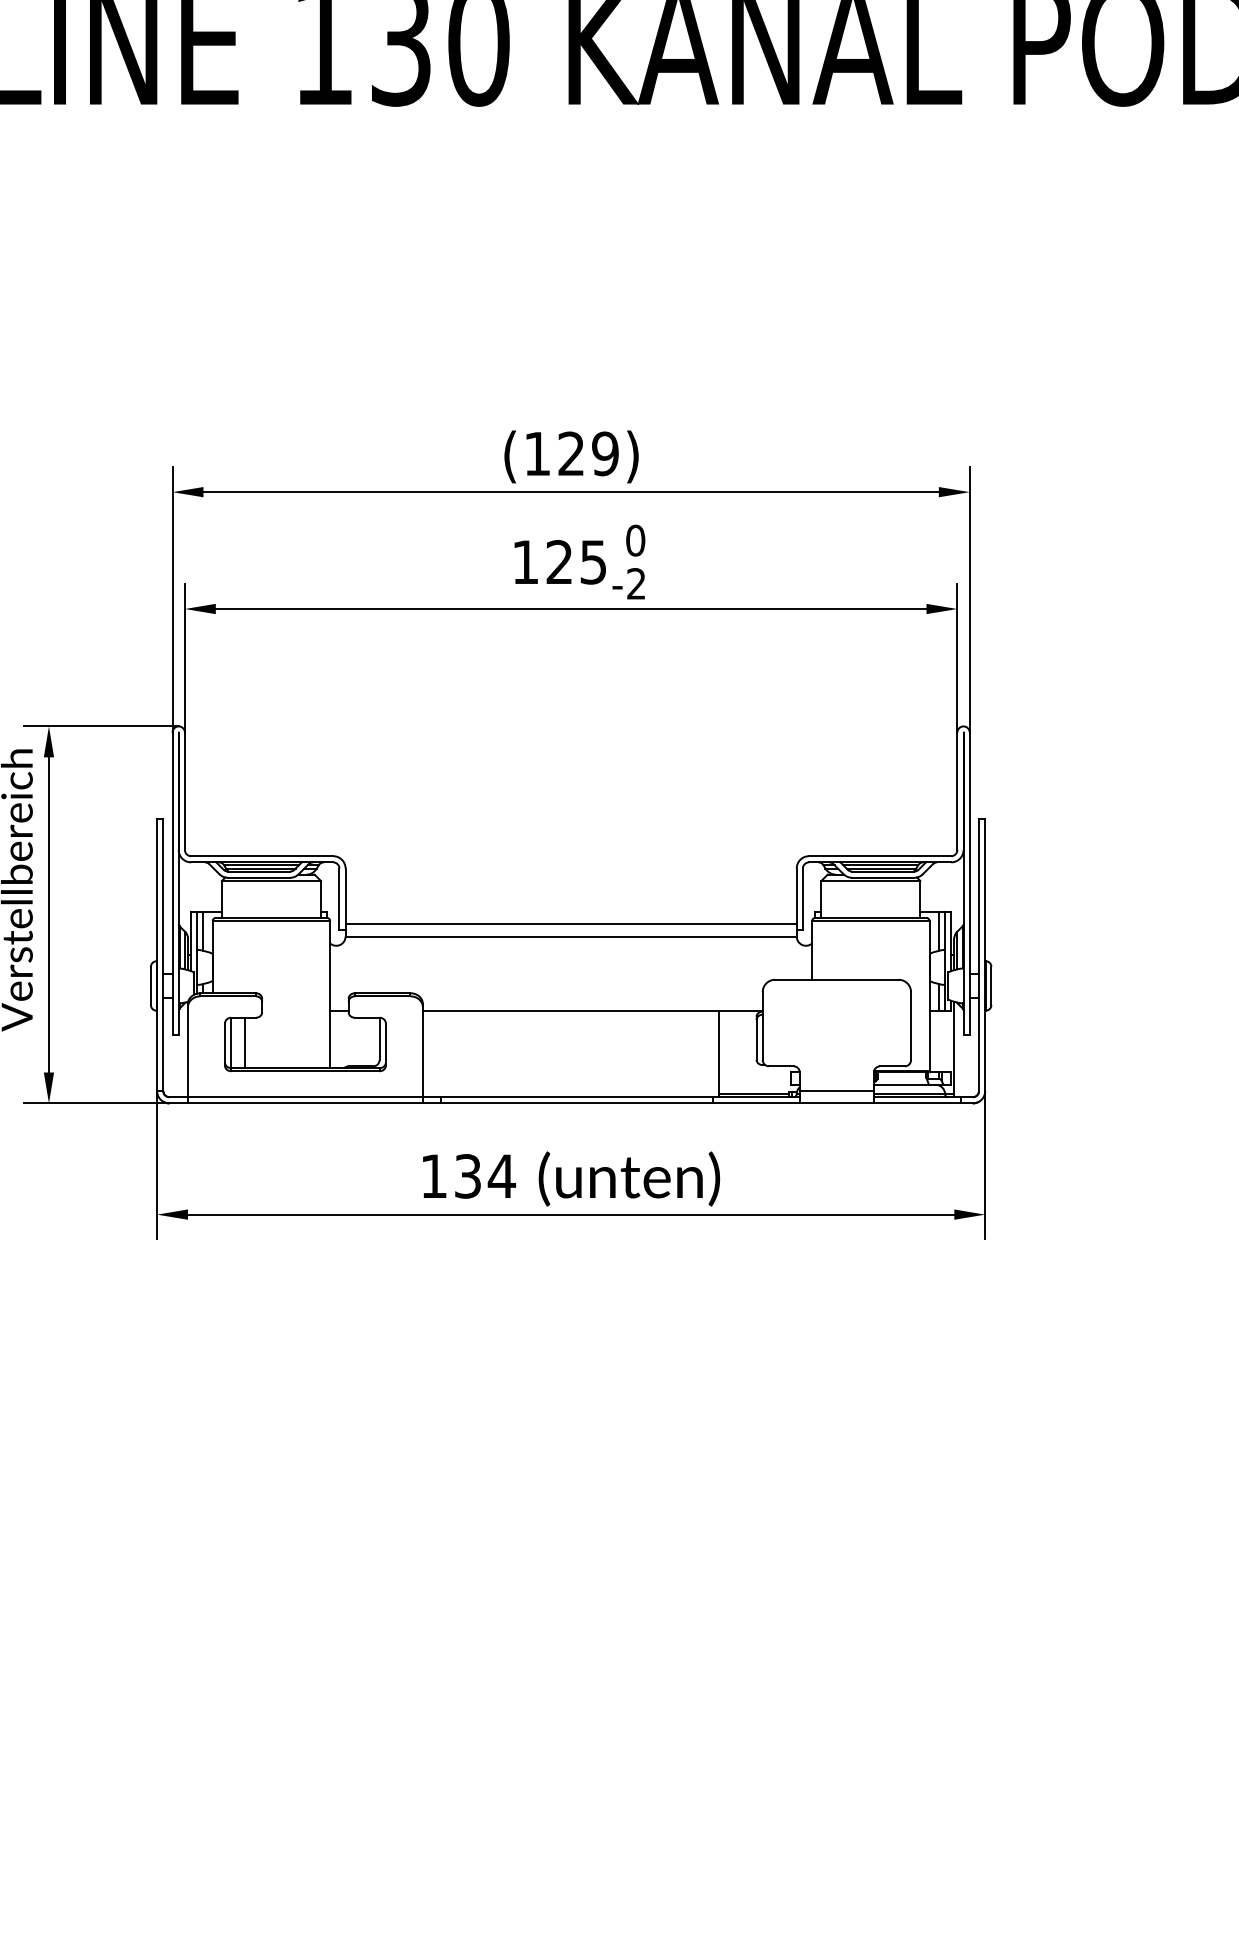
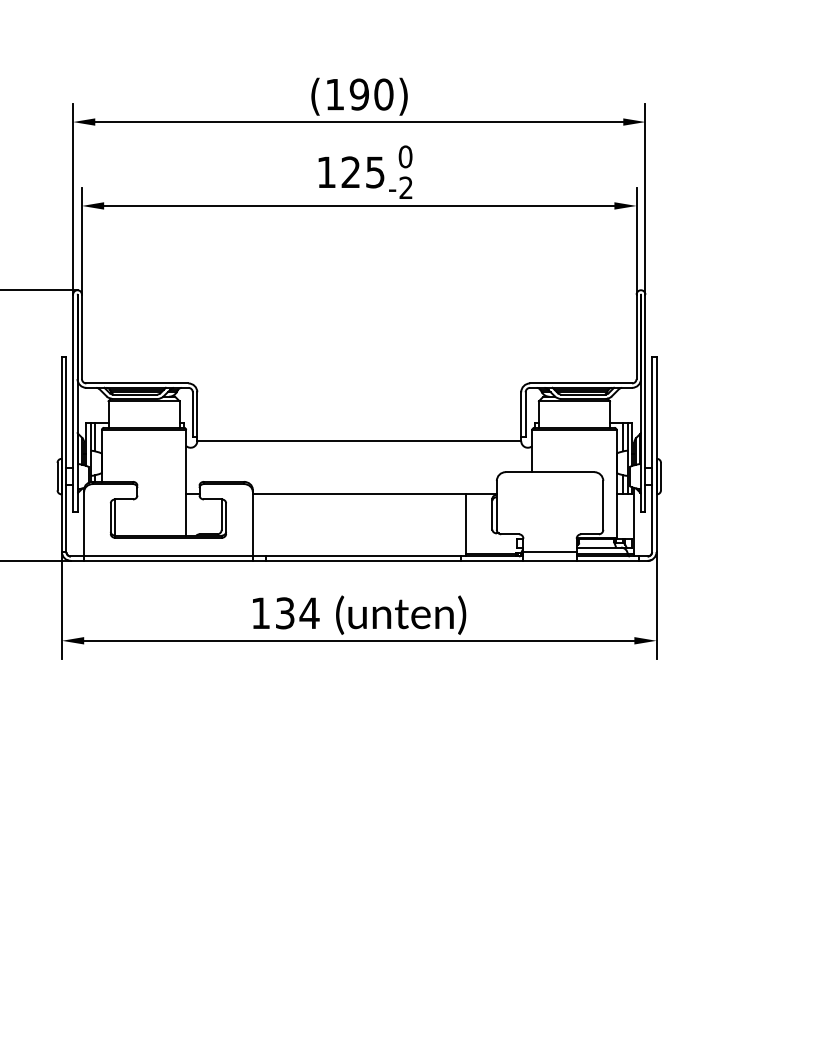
text: (588, 453) -> (371, 94), (129) -> (190)
line: (570, 924) -> (358, 432), removed
line: (244, 1042) -> (124, 517), removed

